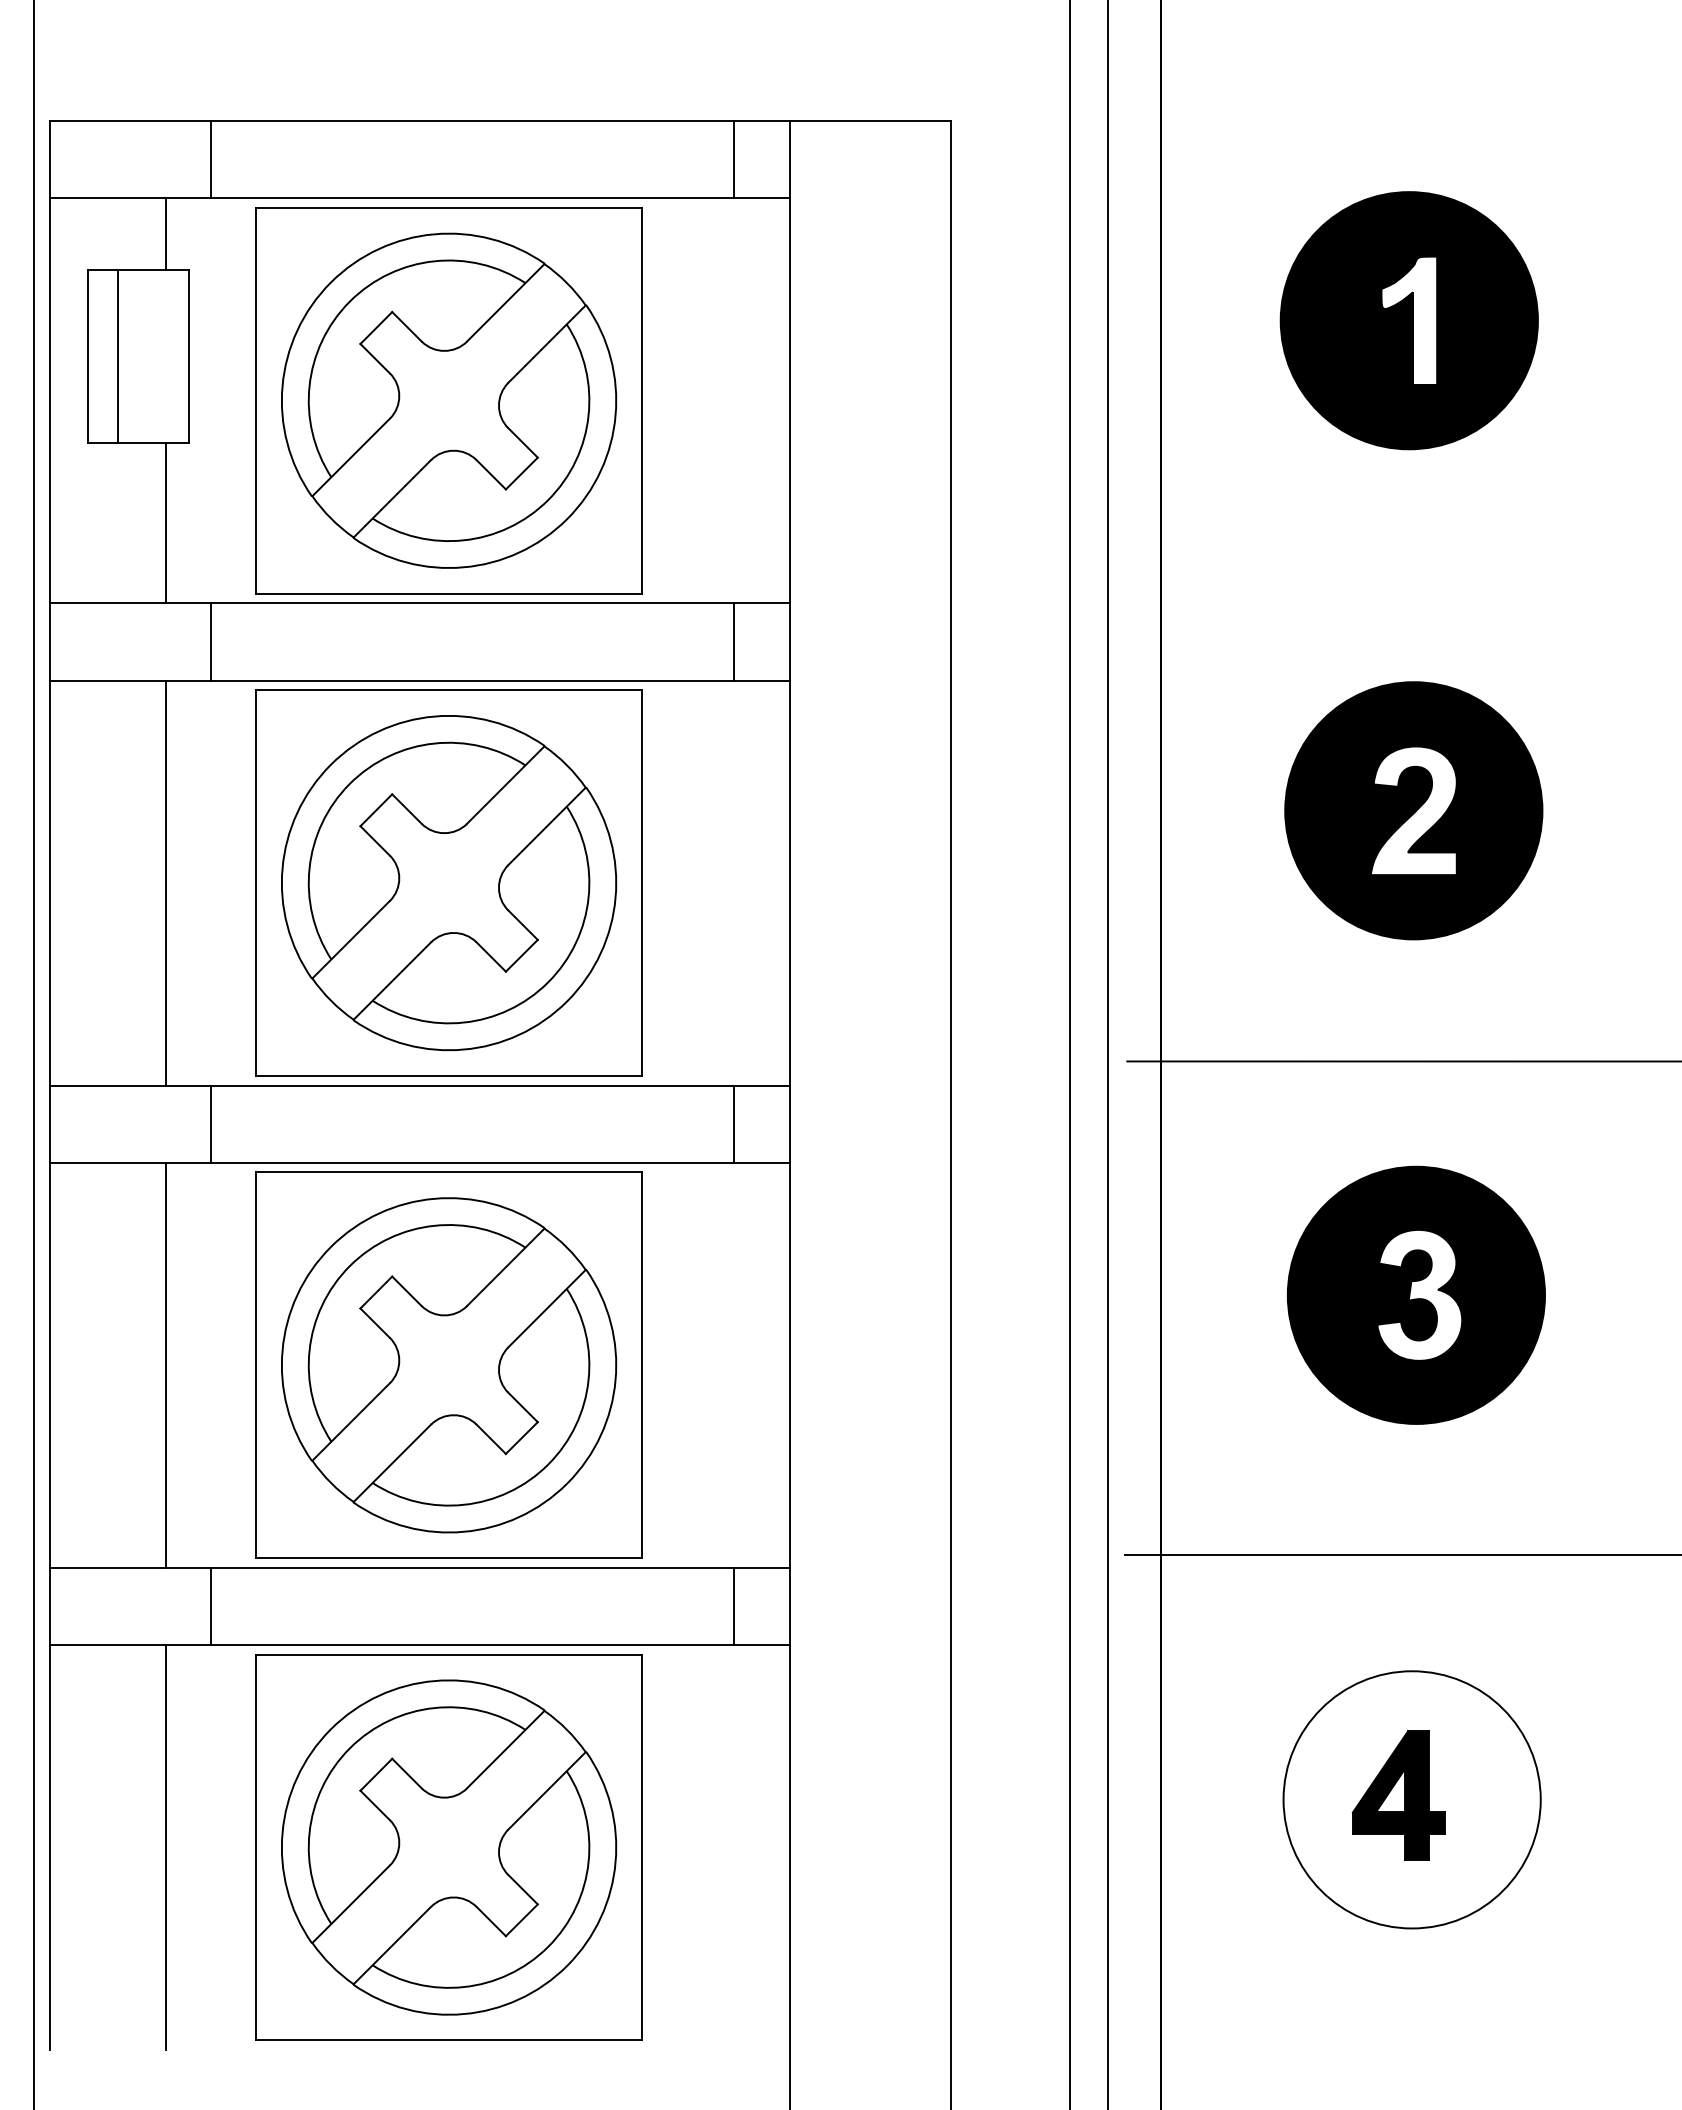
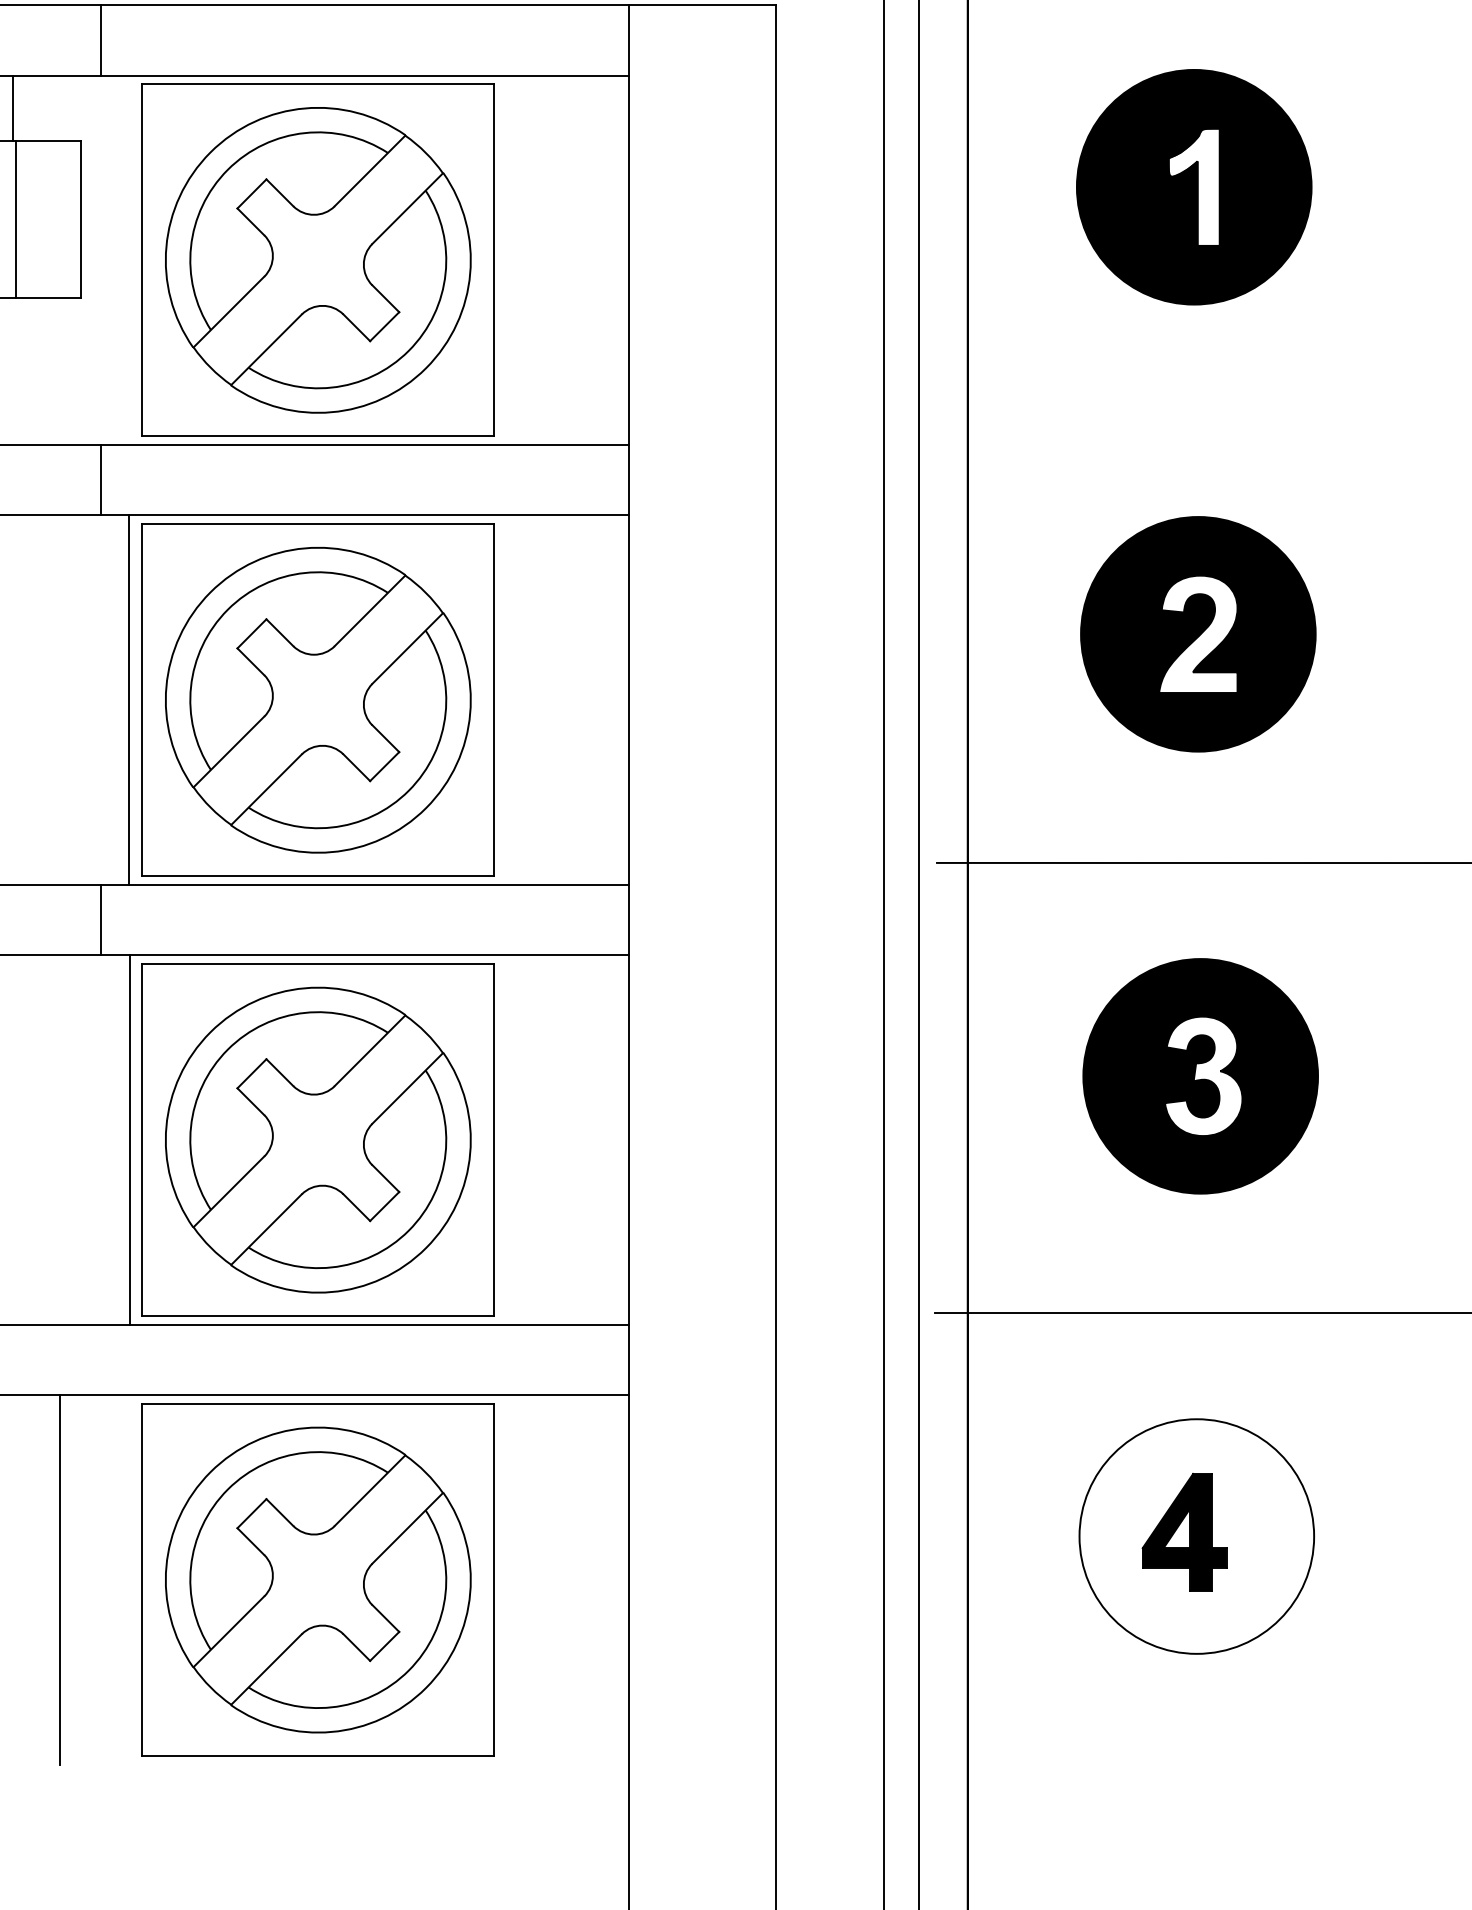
line: (734, 159) -> (578, 40), removed
line: (166, 234) -> (13, 108), moved
line: (166, 522) -> (60, 371), removed
line: (734, 641) -> (578, 479), removed
line: (166, 882) -> (128, 699), moved
line: (734, 1123) -> (578, 919), removed
line: (166, 1364) -> (129, 1139), moved
line: (211, 1606) -> (101, 1360), removed
line: (734, 1606) -> (578, 1360), removed

